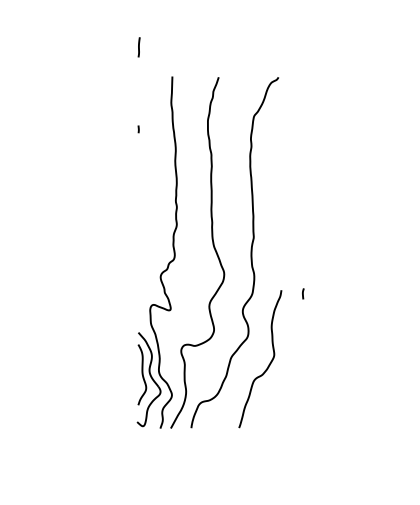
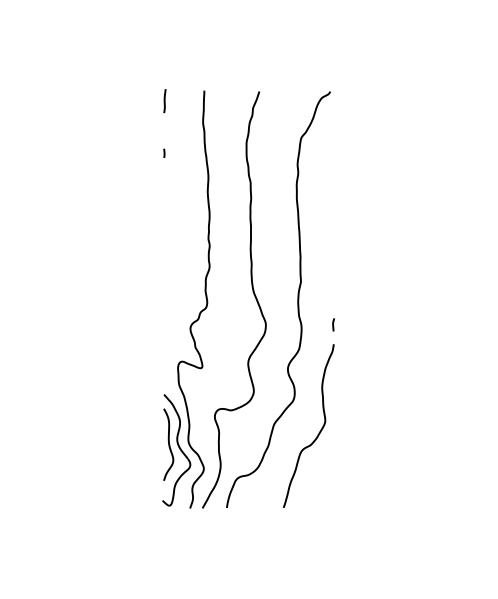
line: (138, 47) -> (164, 101), moved
curve: (303, 293) -> (333, 324), moved

